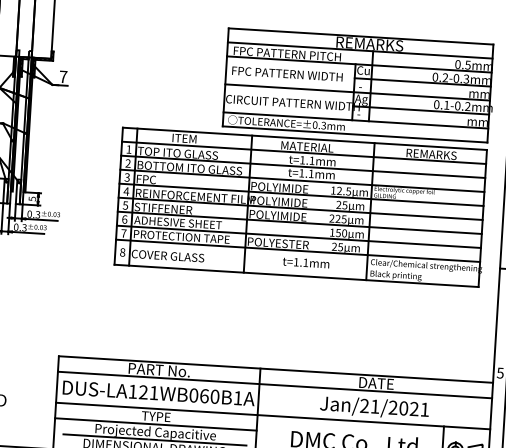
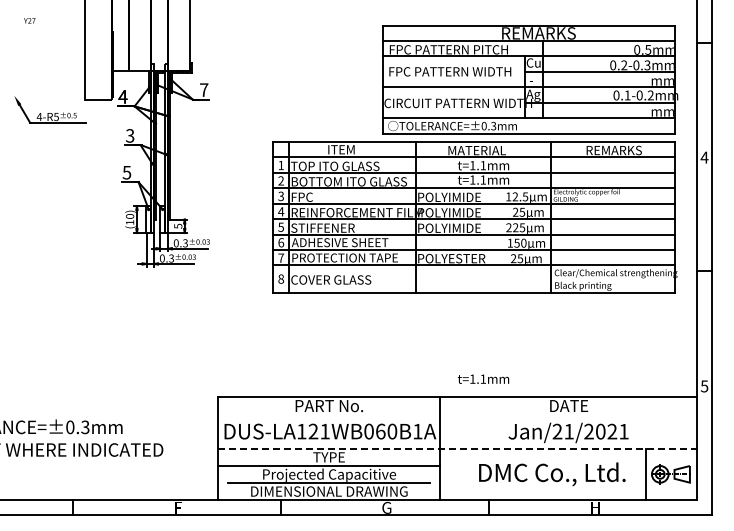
text: (306, 262) -> (483, 378), moved
line: (274, 384) -> (457, 414), removed
line: (273, 415) -> (457, 448), solid -> dashed

